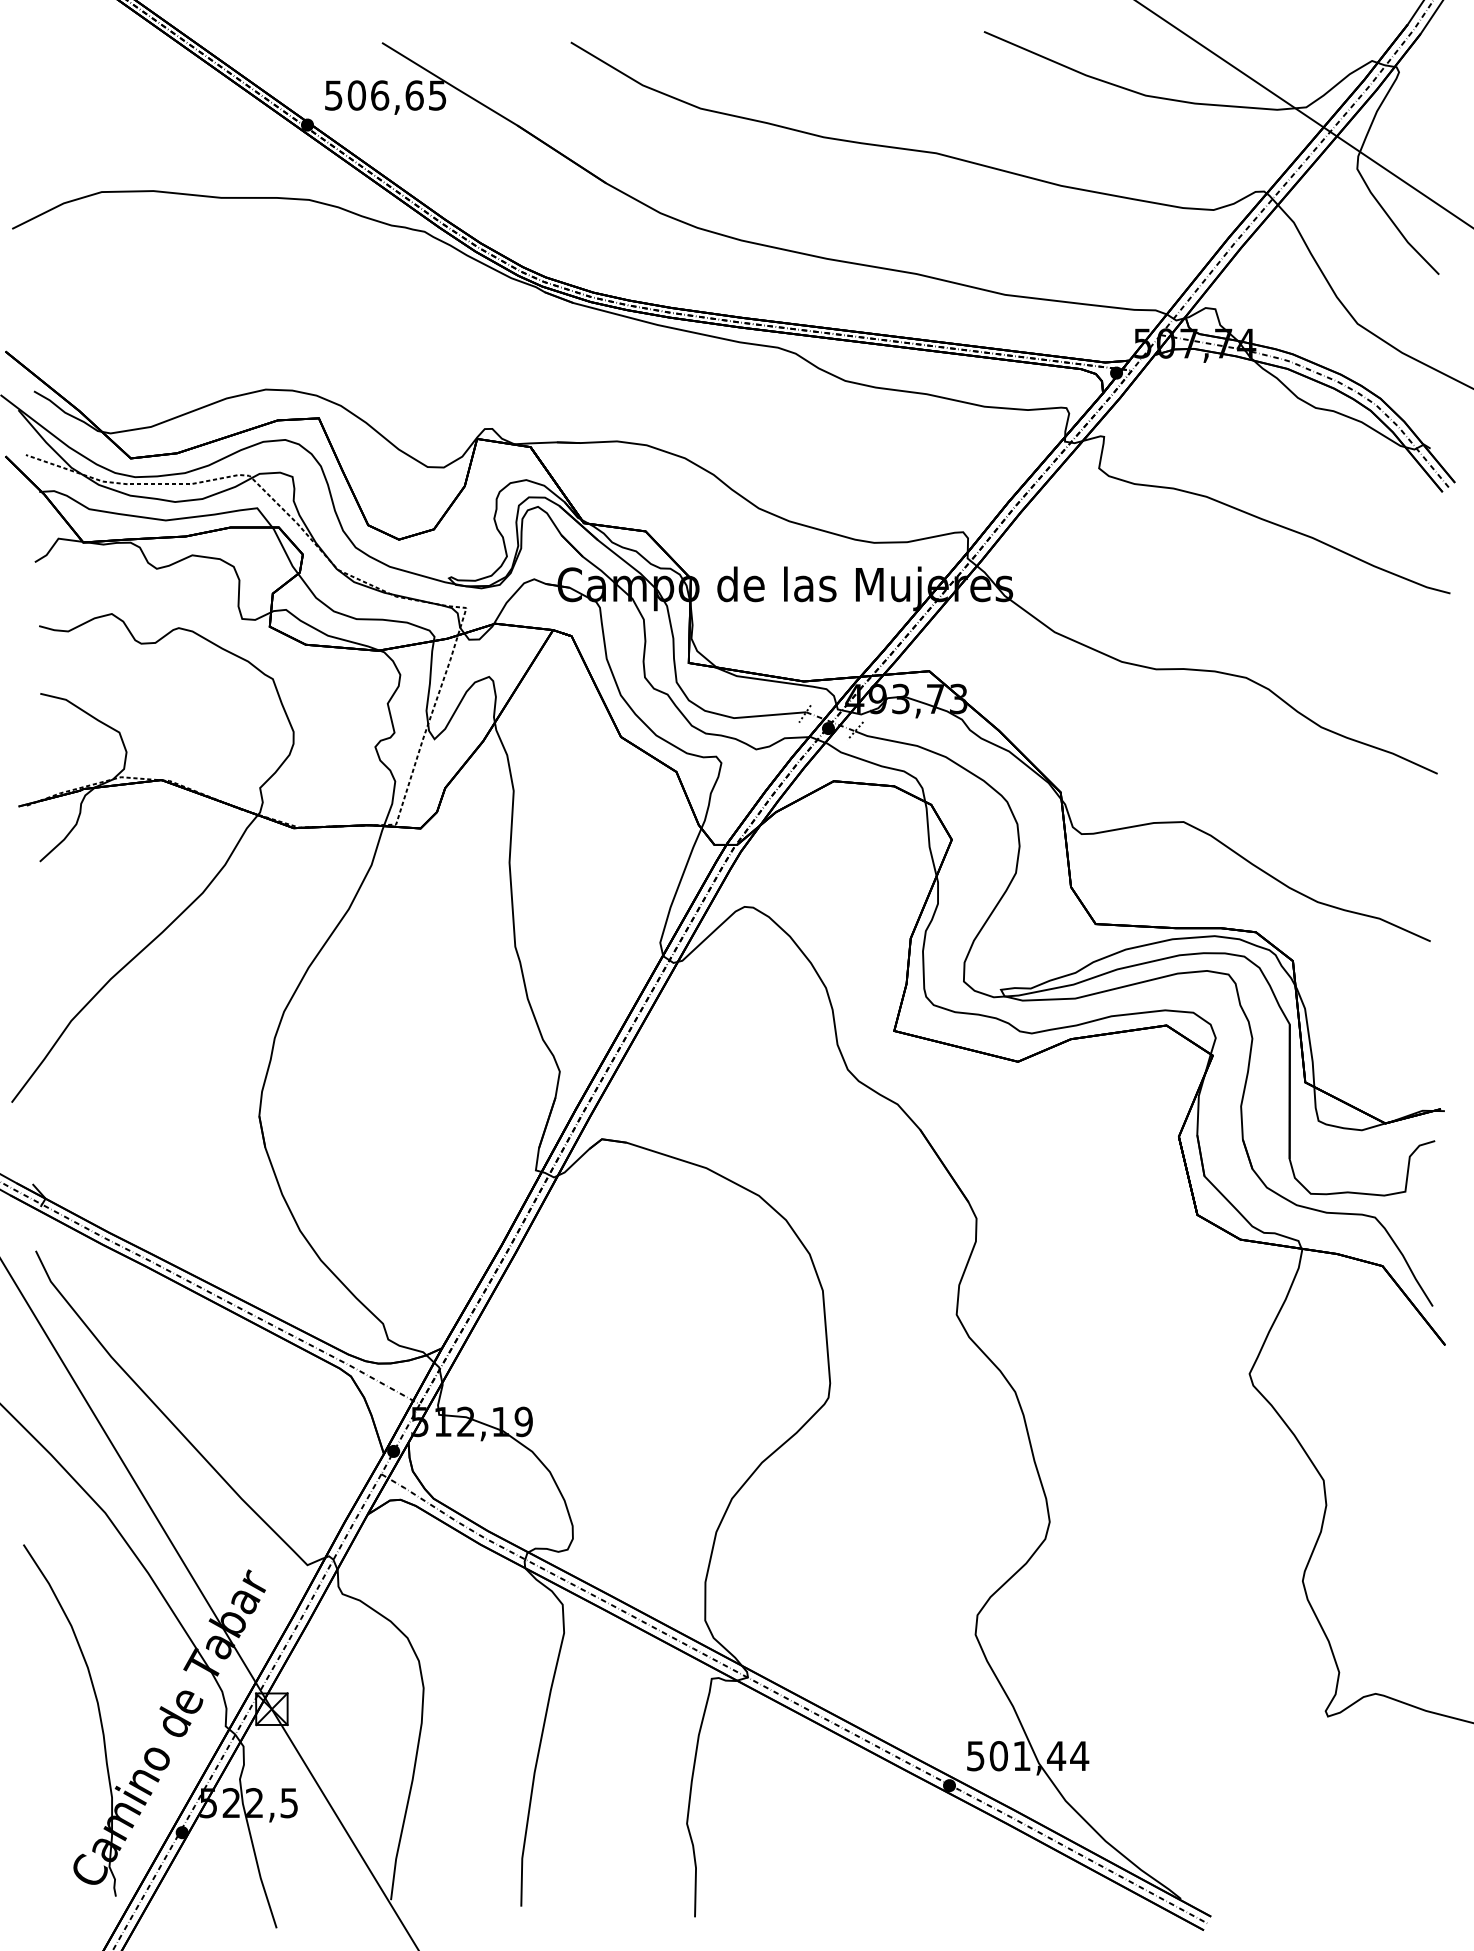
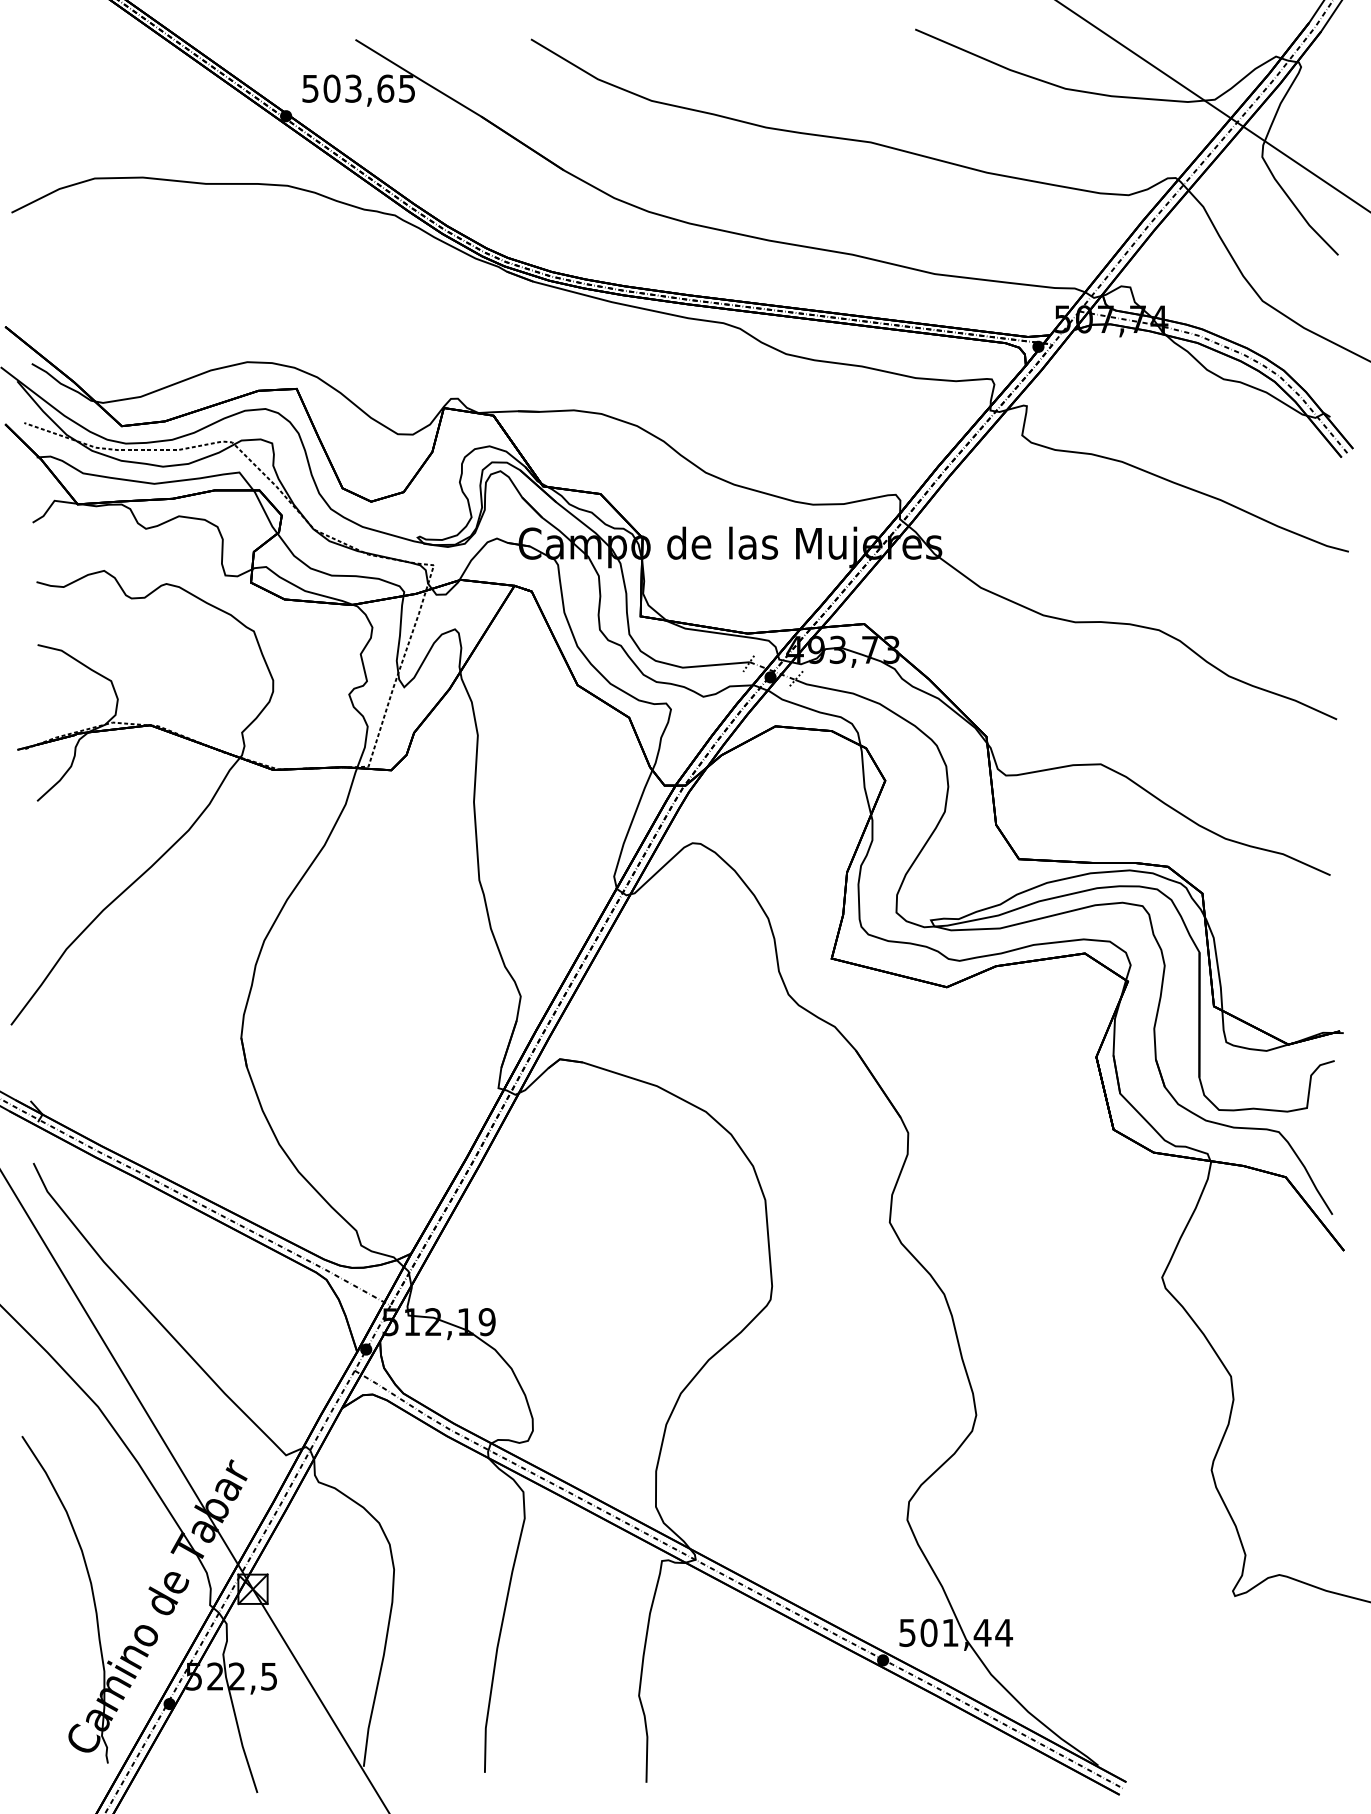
text: (379, 95) -> (353, 88), 506,65 -> 503,65

